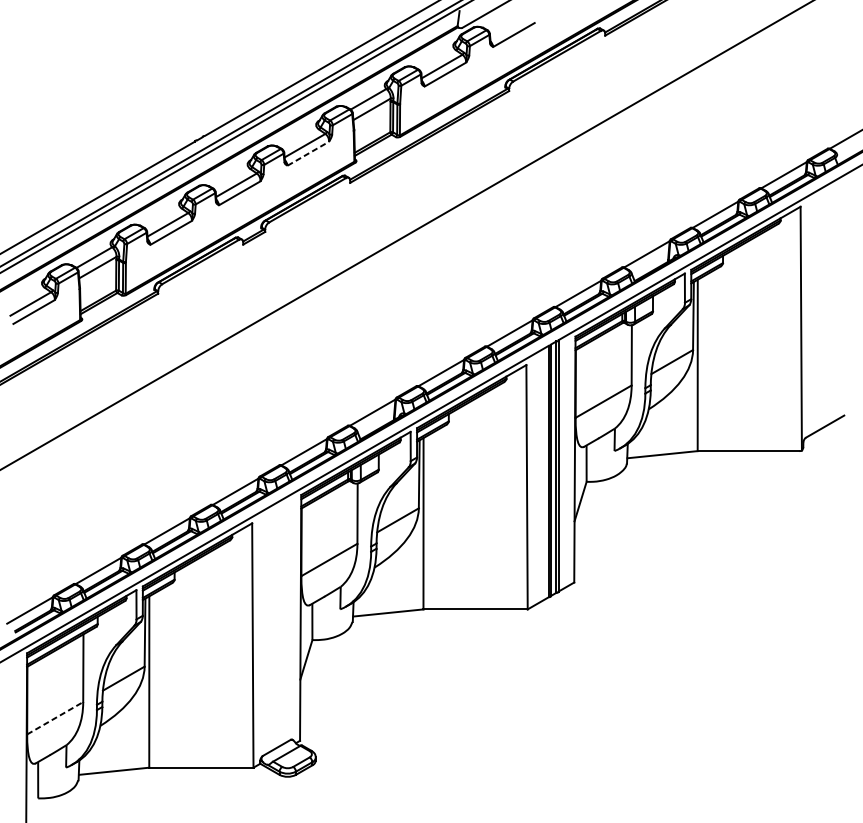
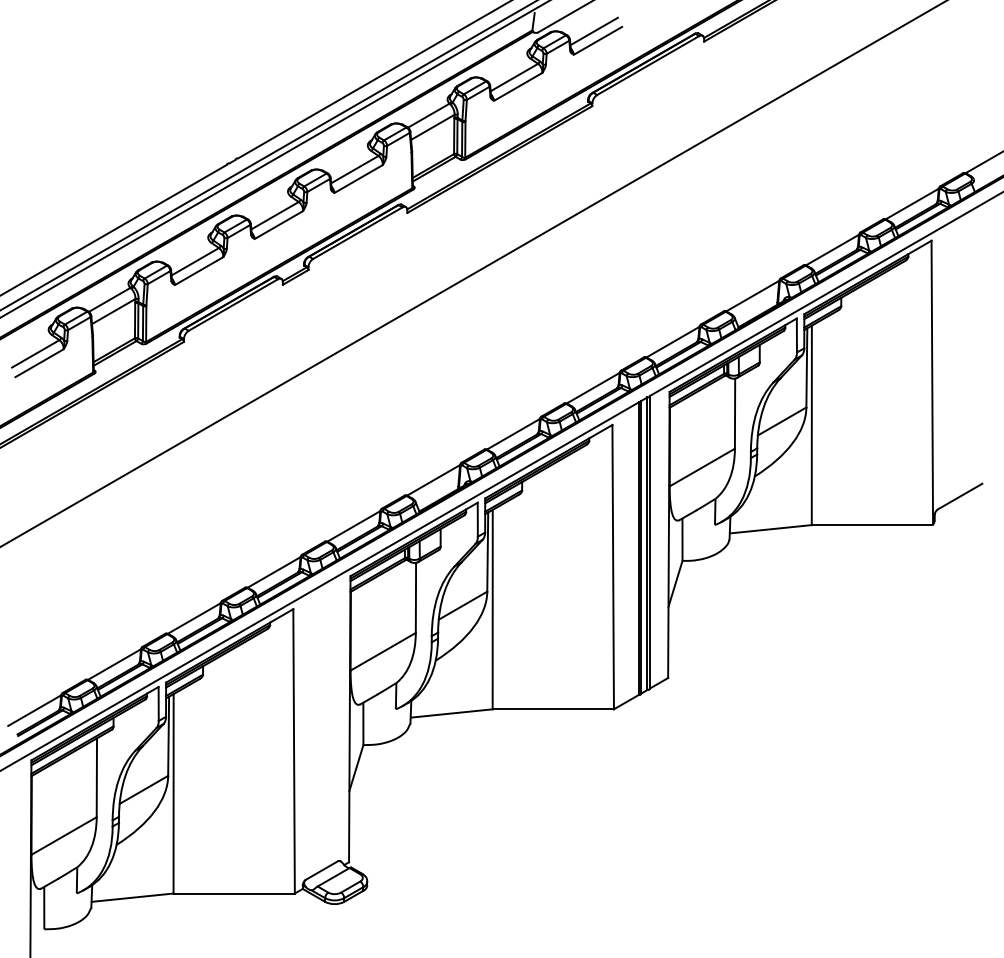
line: (510, 26) -> (593, 31), added
line: (308, 154) -> (358, 179), dashed -> solid
line: (55, 717) -> (64, 835), dashed -> solid

